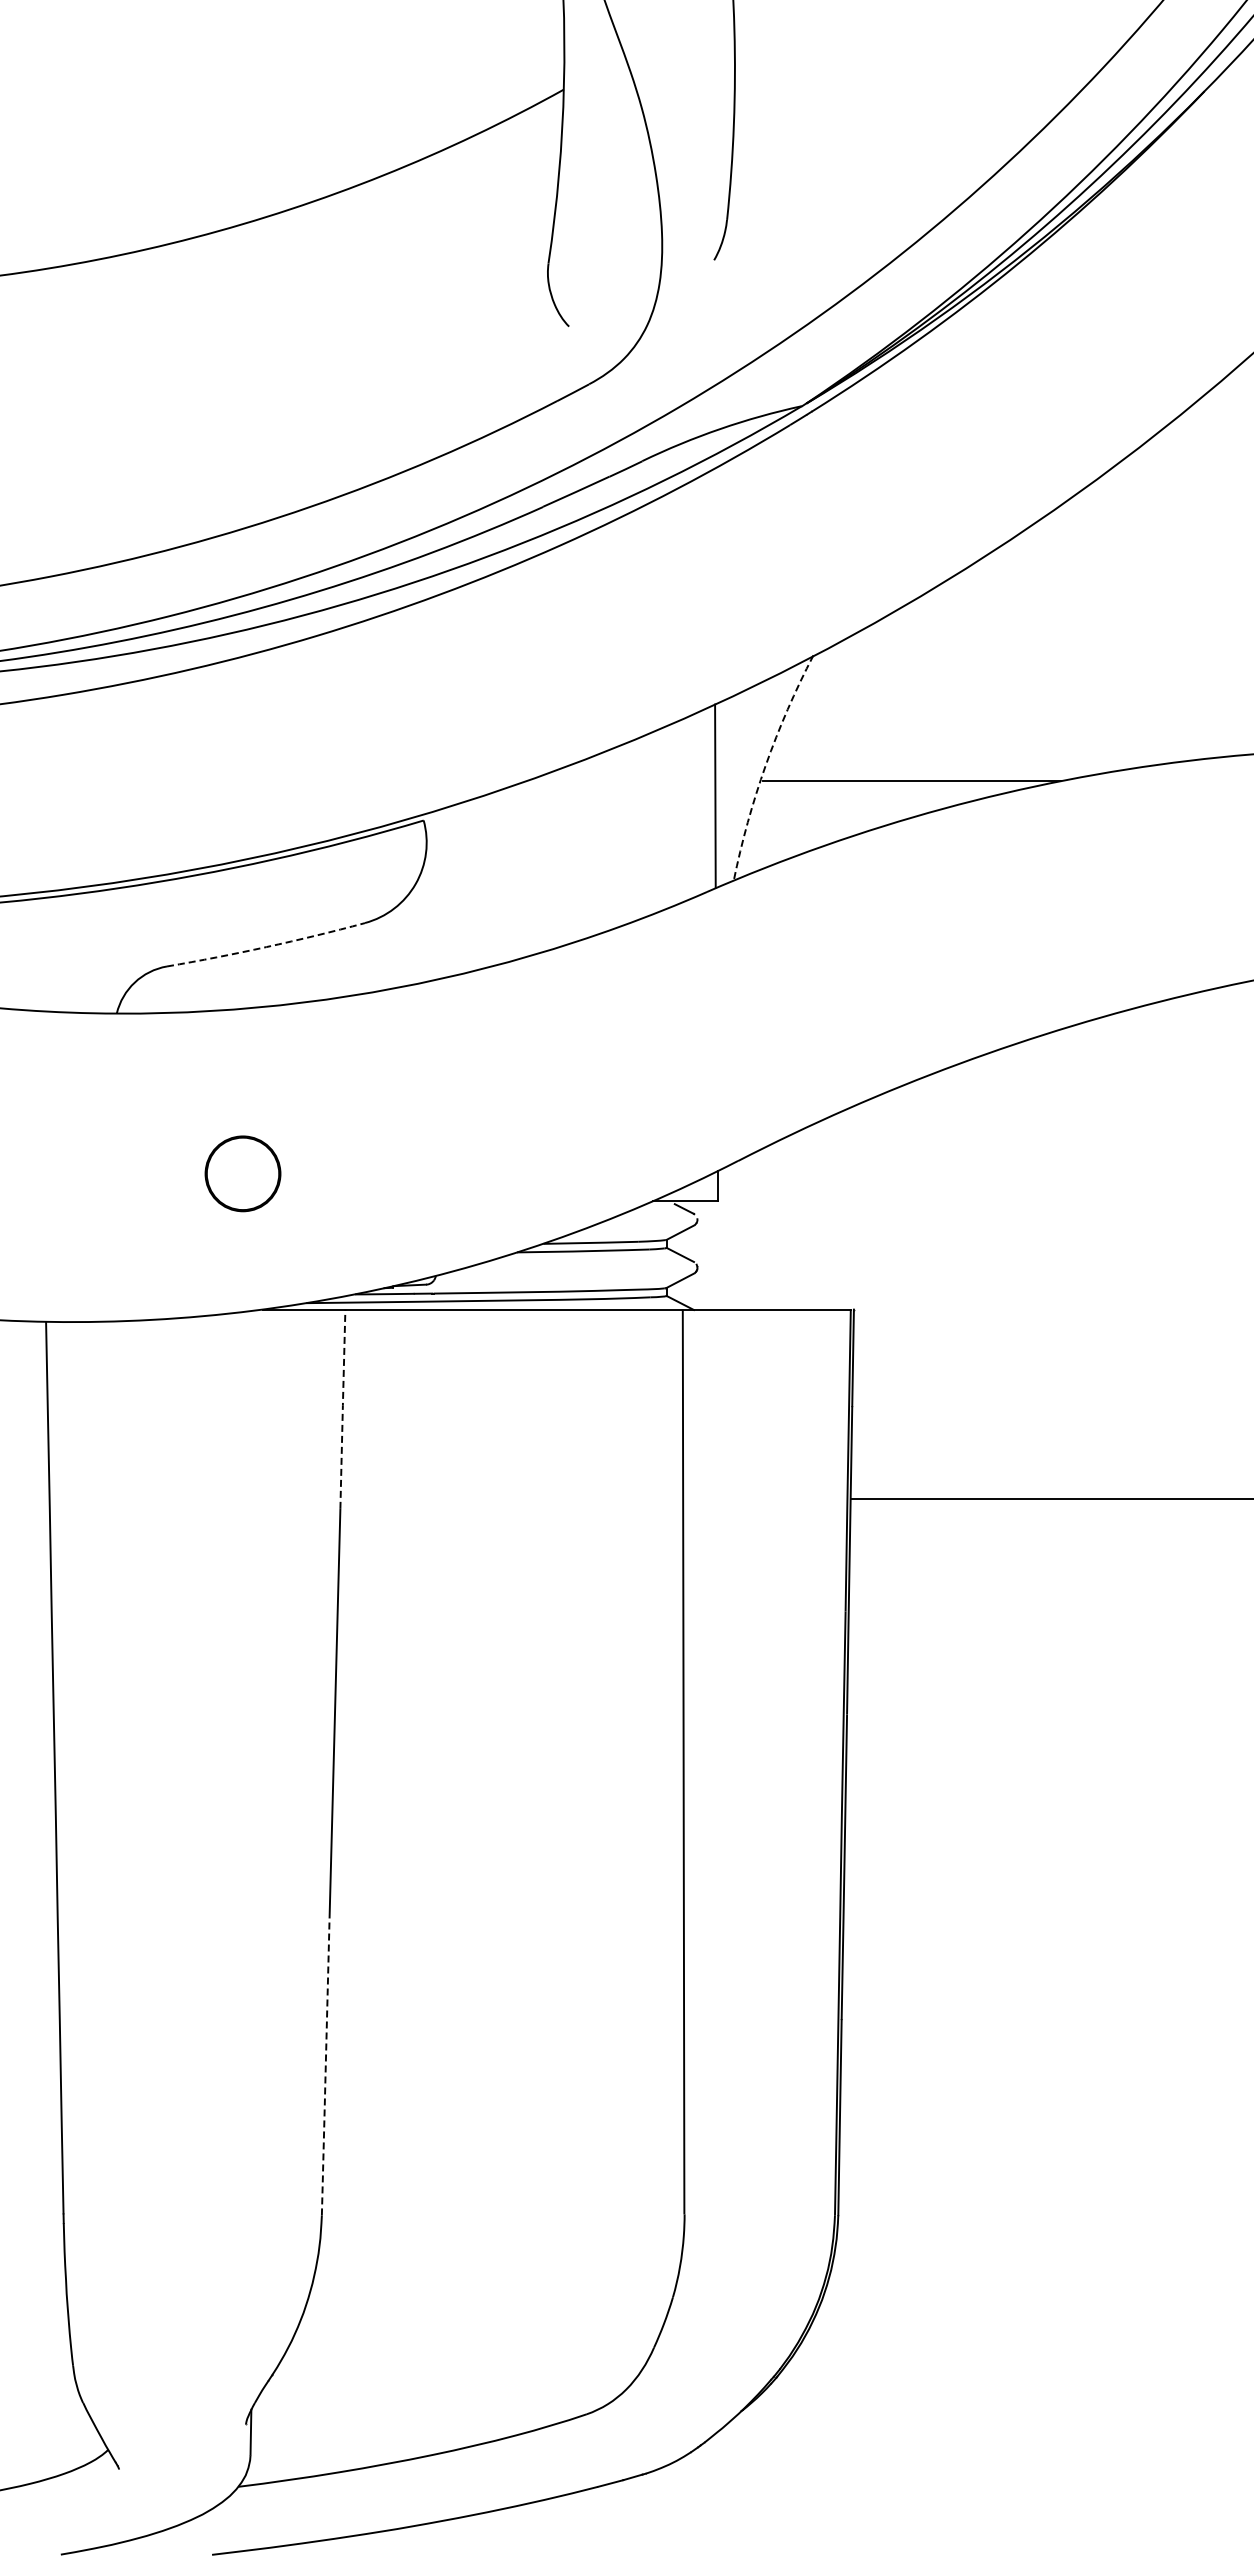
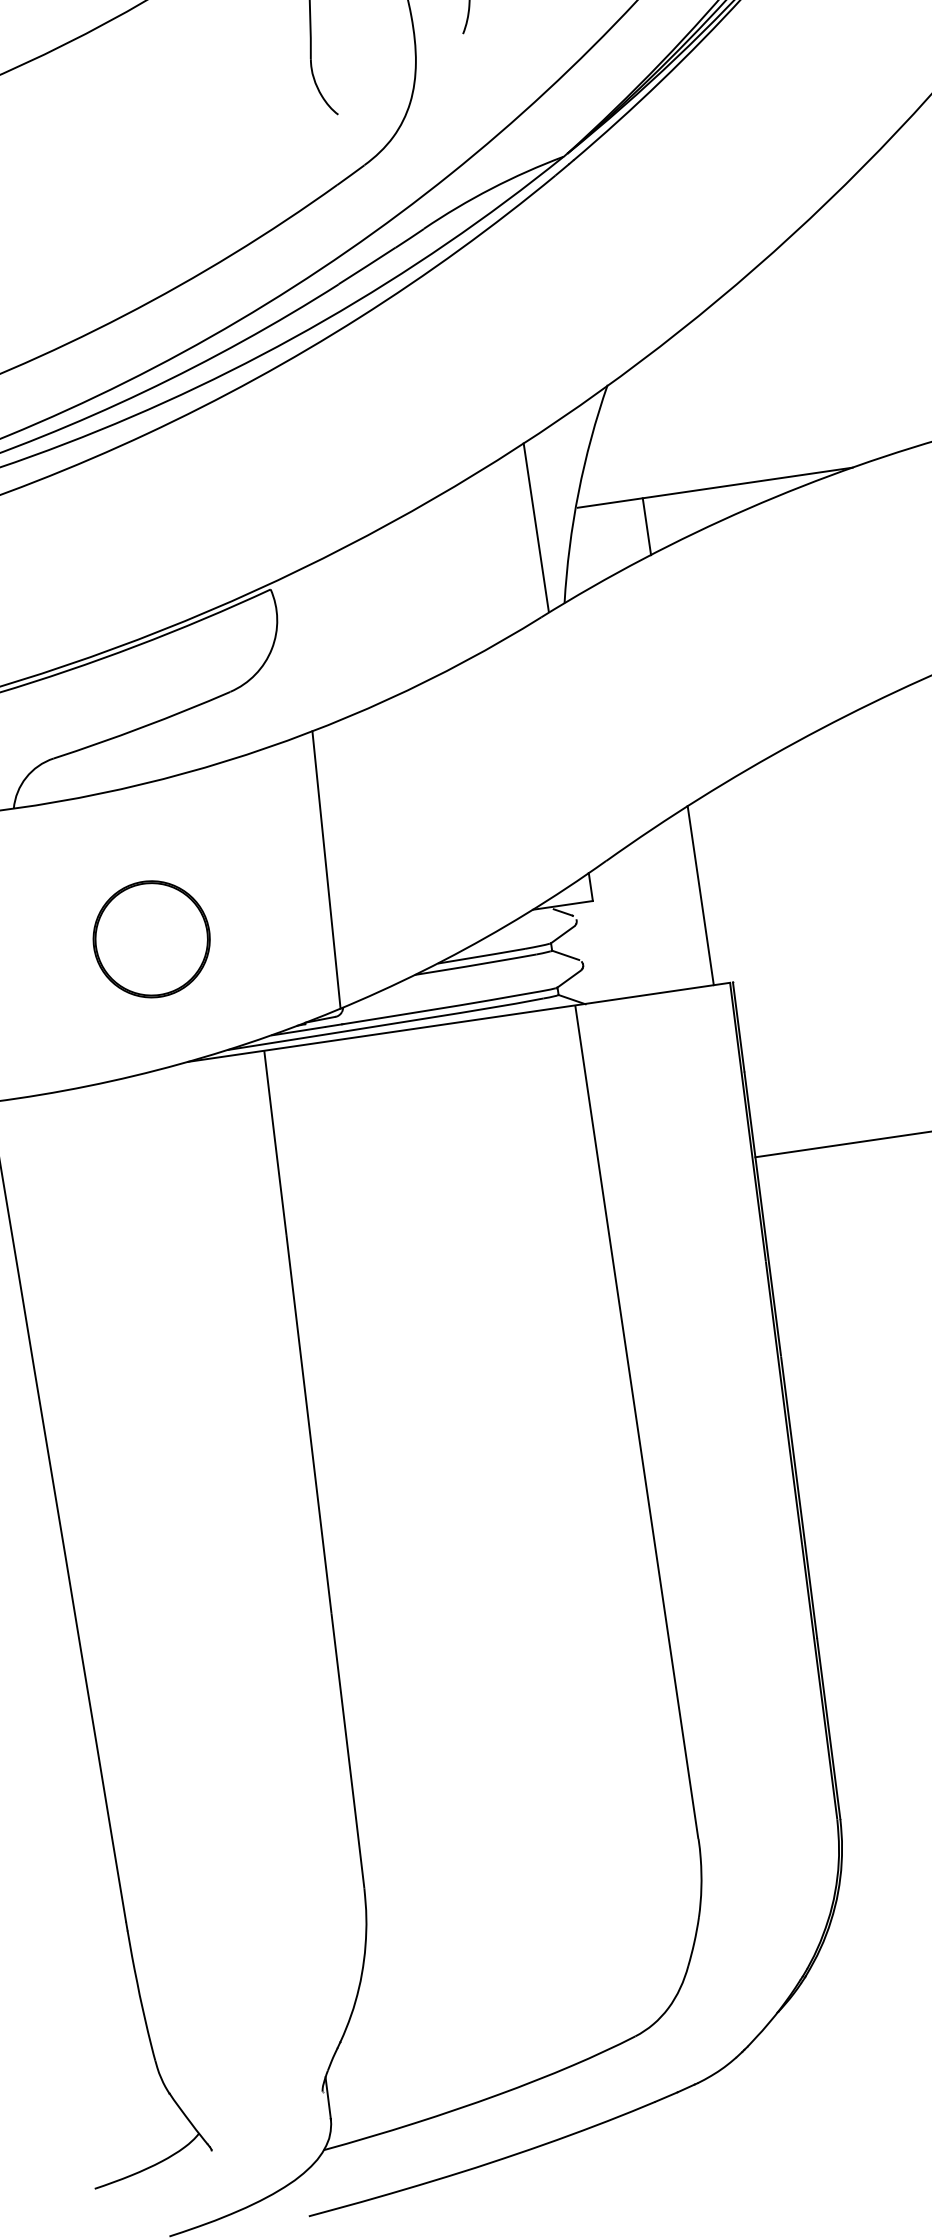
arc: (765, 765) -> (578, 492), dashed -> solid
line: (833, 812) -> (647, 526), added
arc: (266, 947) -> (142, 727), dashed -> solid
line: (439, 1126) -> (326, 869), added
part: (242, 1173) -> (151, 939), size x1.67
line: (833, 1212) -> (701, 895), added
line: (342, 1408) -> (274, 1142), dashed -> solid
line: (325, 2067) -> (347, 1751), dashed -> solid

